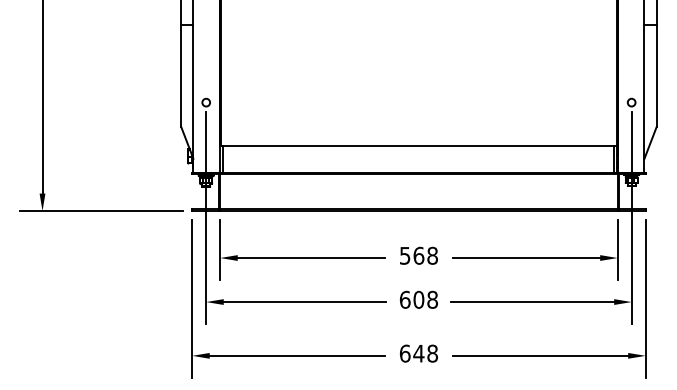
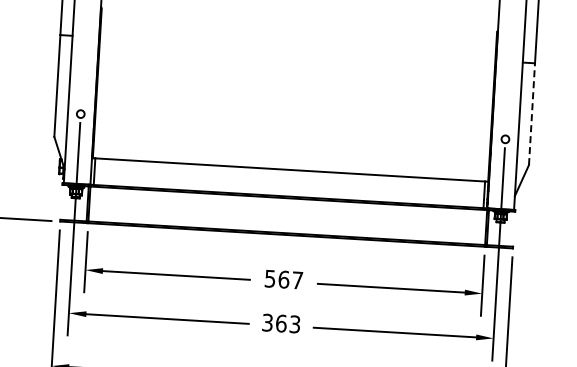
line: (656, 75) -> (531, 113), solid -> dashed
text: (432, 255) -> (297, 280), 568 -> 567
text: (418, 299) -> (280, 323), 608 -> 363

